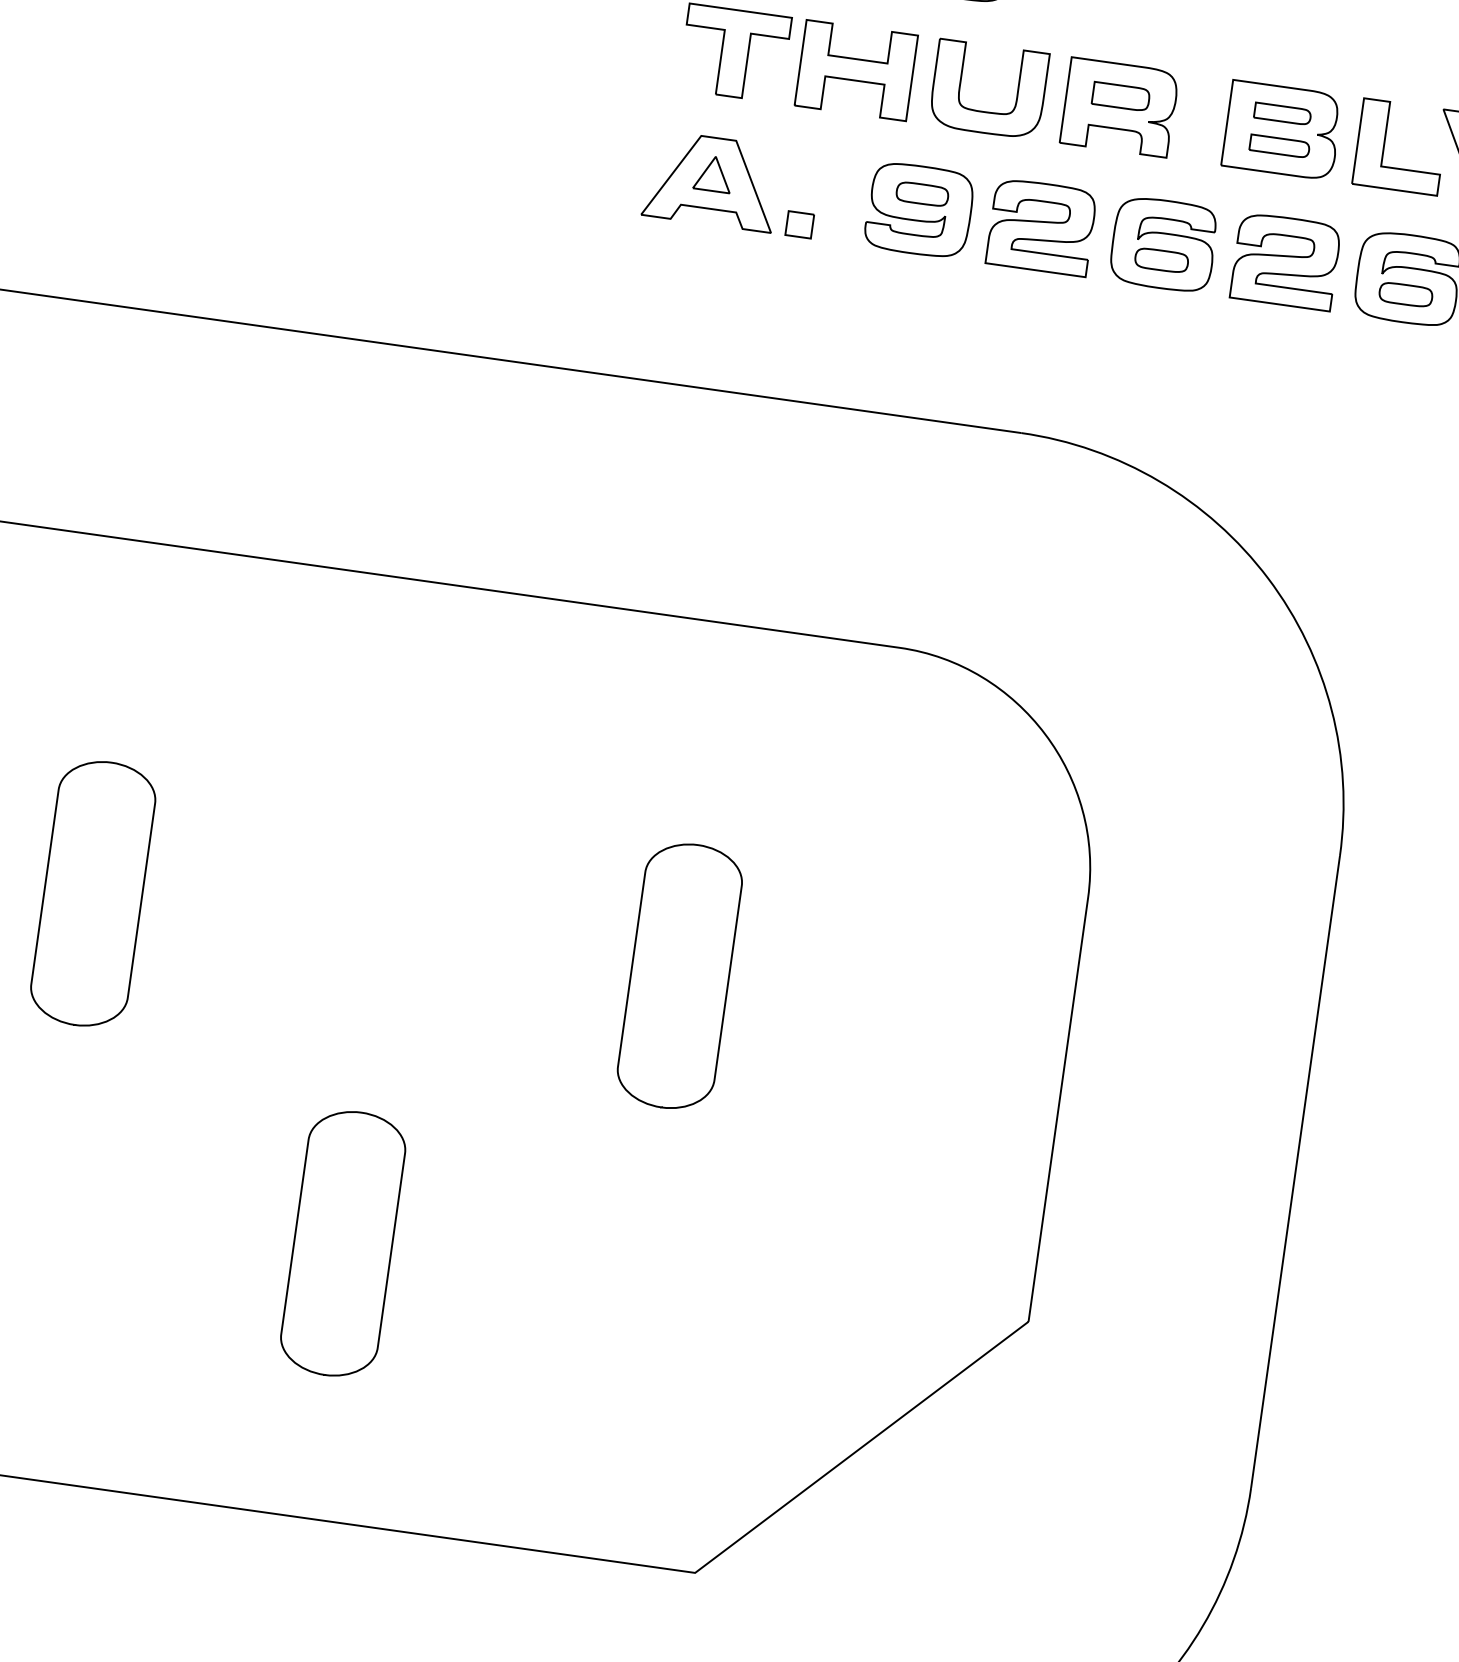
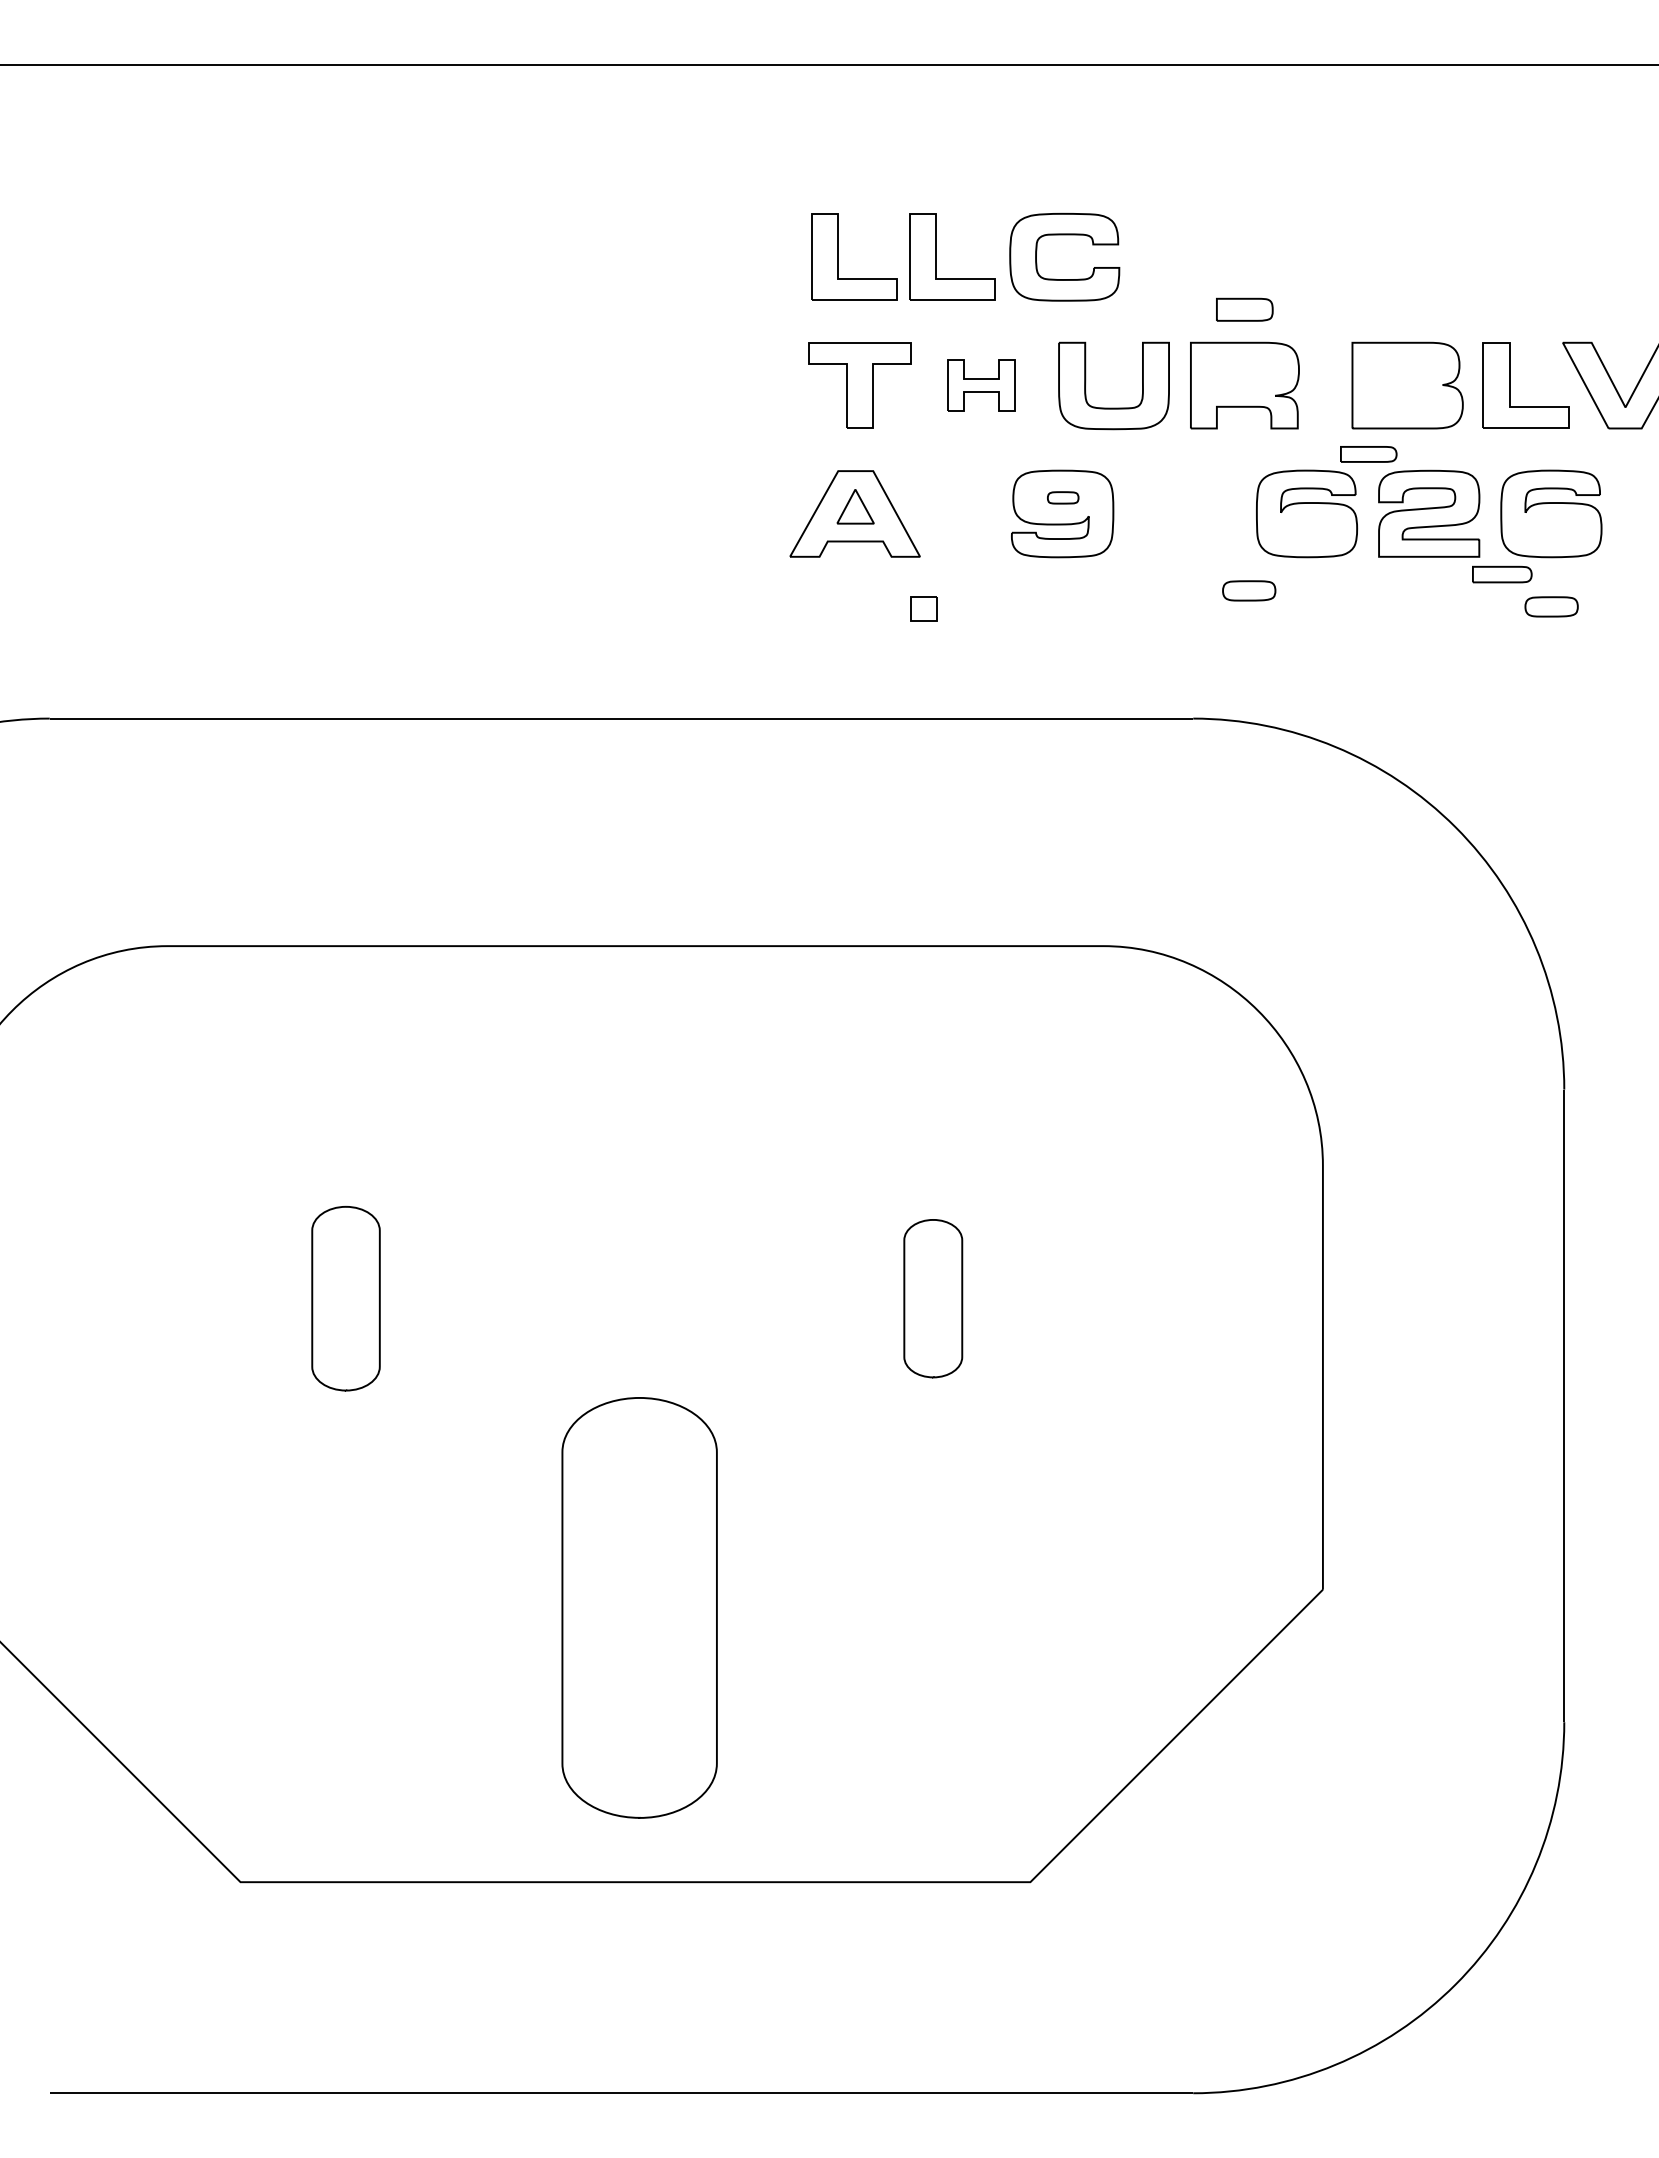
part: (856, 70) -> (981, 385), size x0.6
part: (1120, 96) -> (1244, 309), moved
part: (1282, 114) -> (1368, 454), moved
part: (1279, 146) -> (1502, 574), moved
part: (921, 193) -> (1062, 497), size x0.6
part: (799, 224) -> (923, 608), moved
part: (1041, 226) -> (1184, 513), removed
part: (1162, 260) -> (1249, 590), moved
part: (1405, 294) -> (1551, 606), moved
part: (92, 893) -> (345, 1298), size x0.7
part: (680, 976) -> (933, 1298), size x0.6
part: (343, 1243) -> (639, 1607), size x1.6

